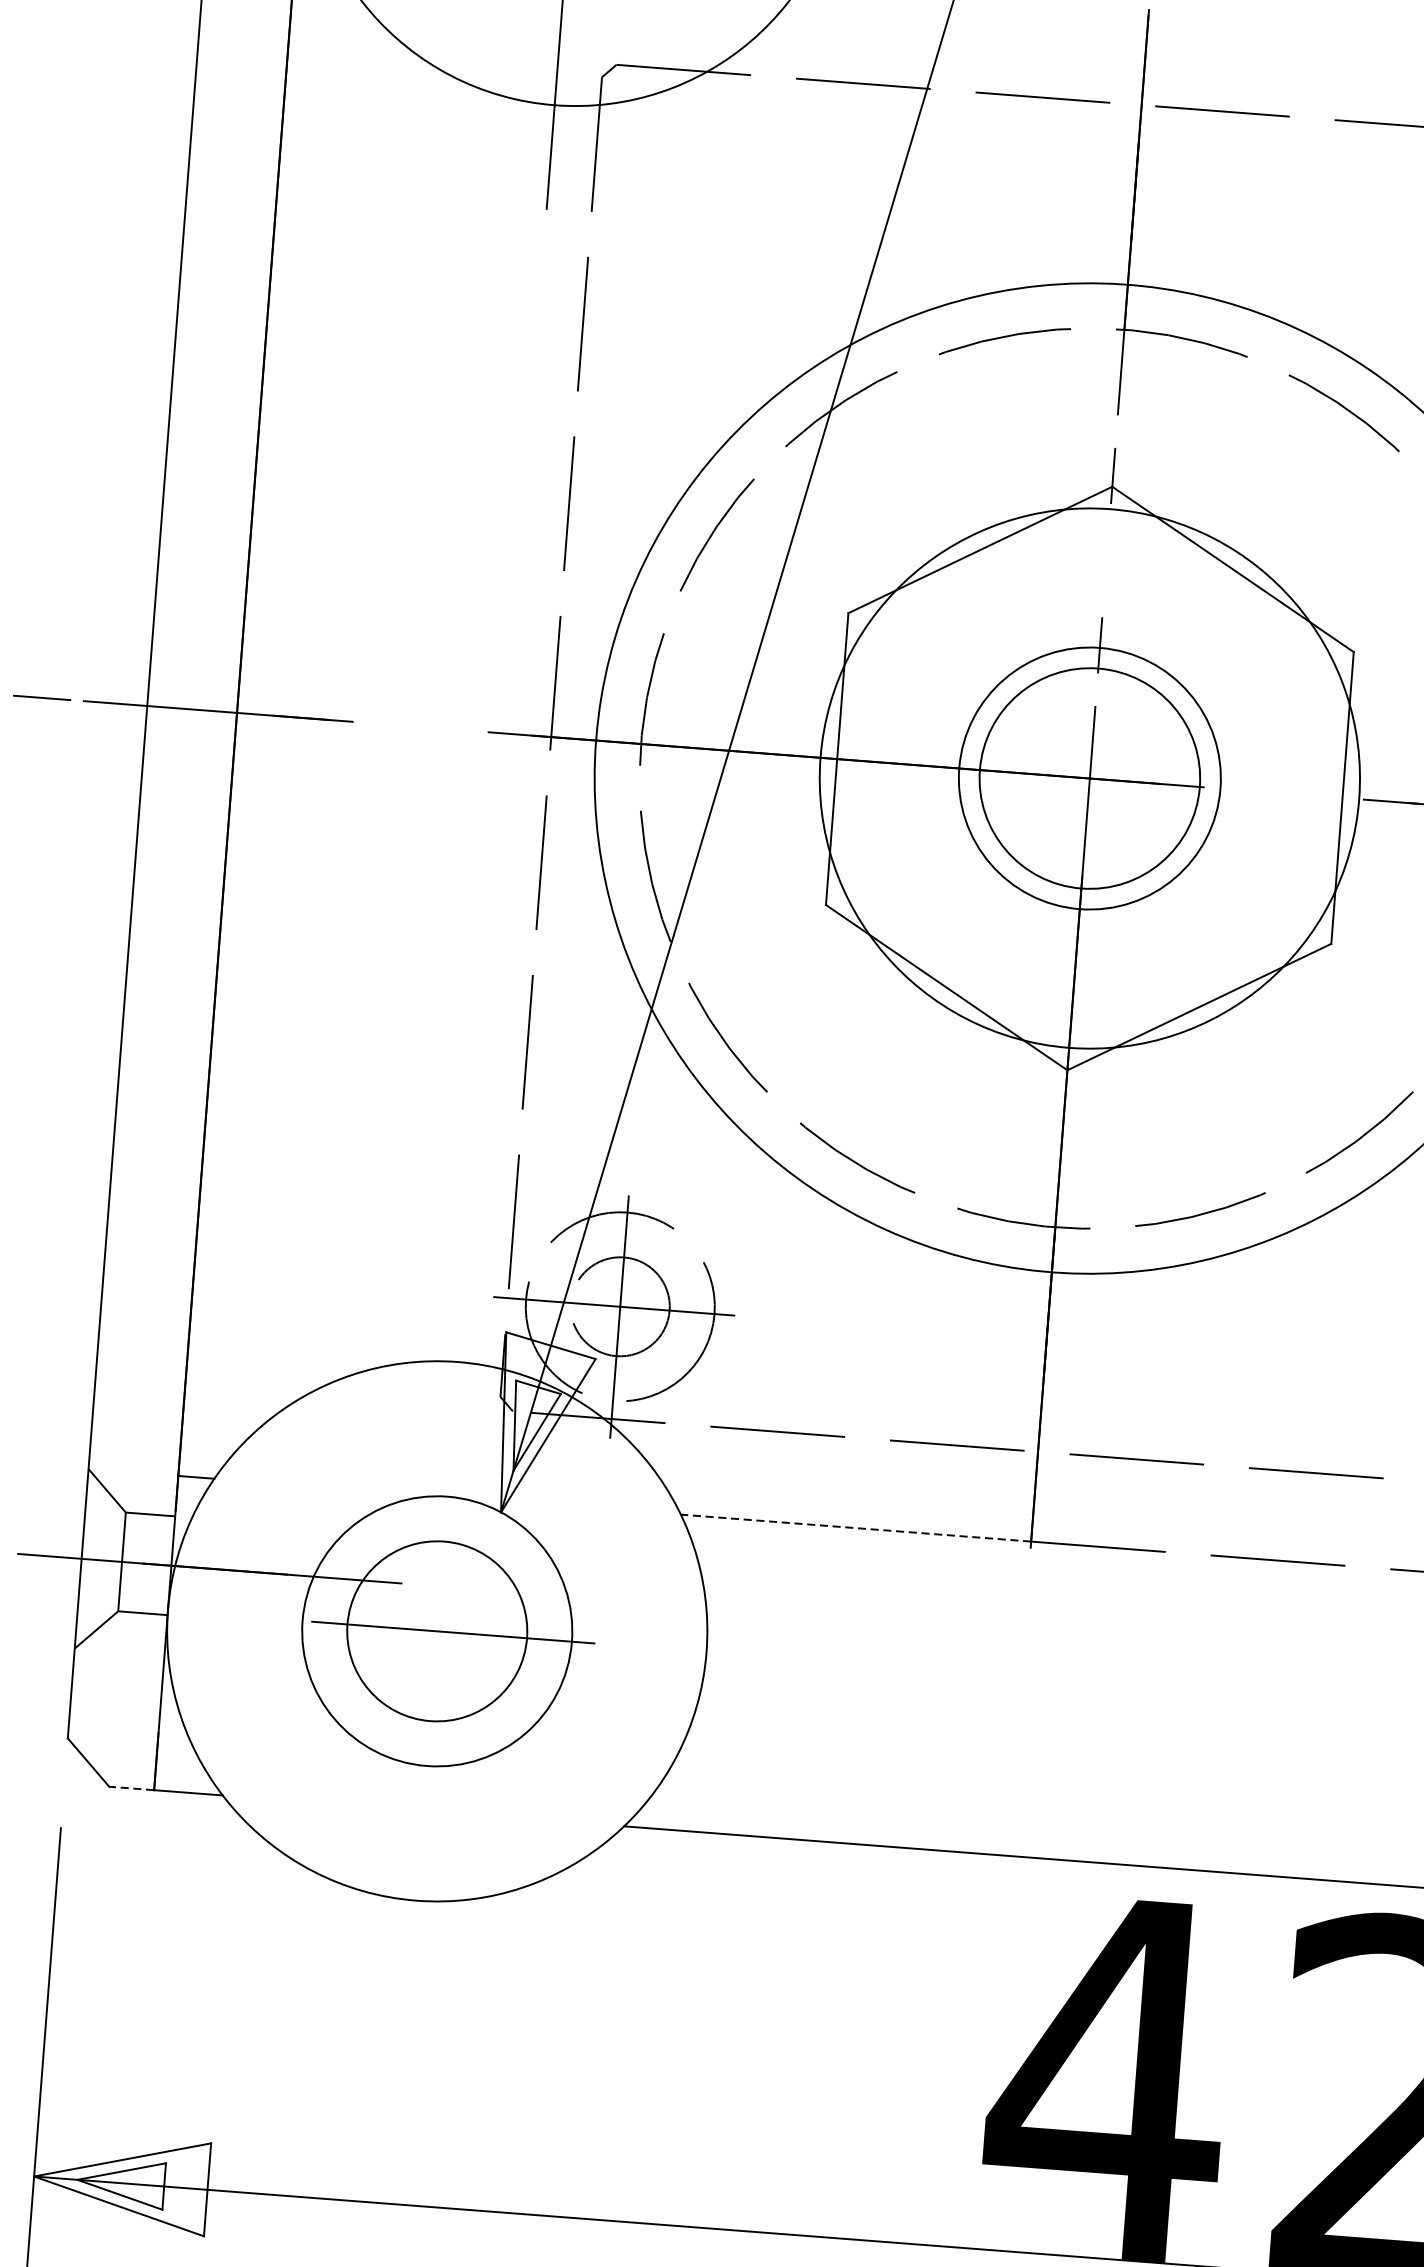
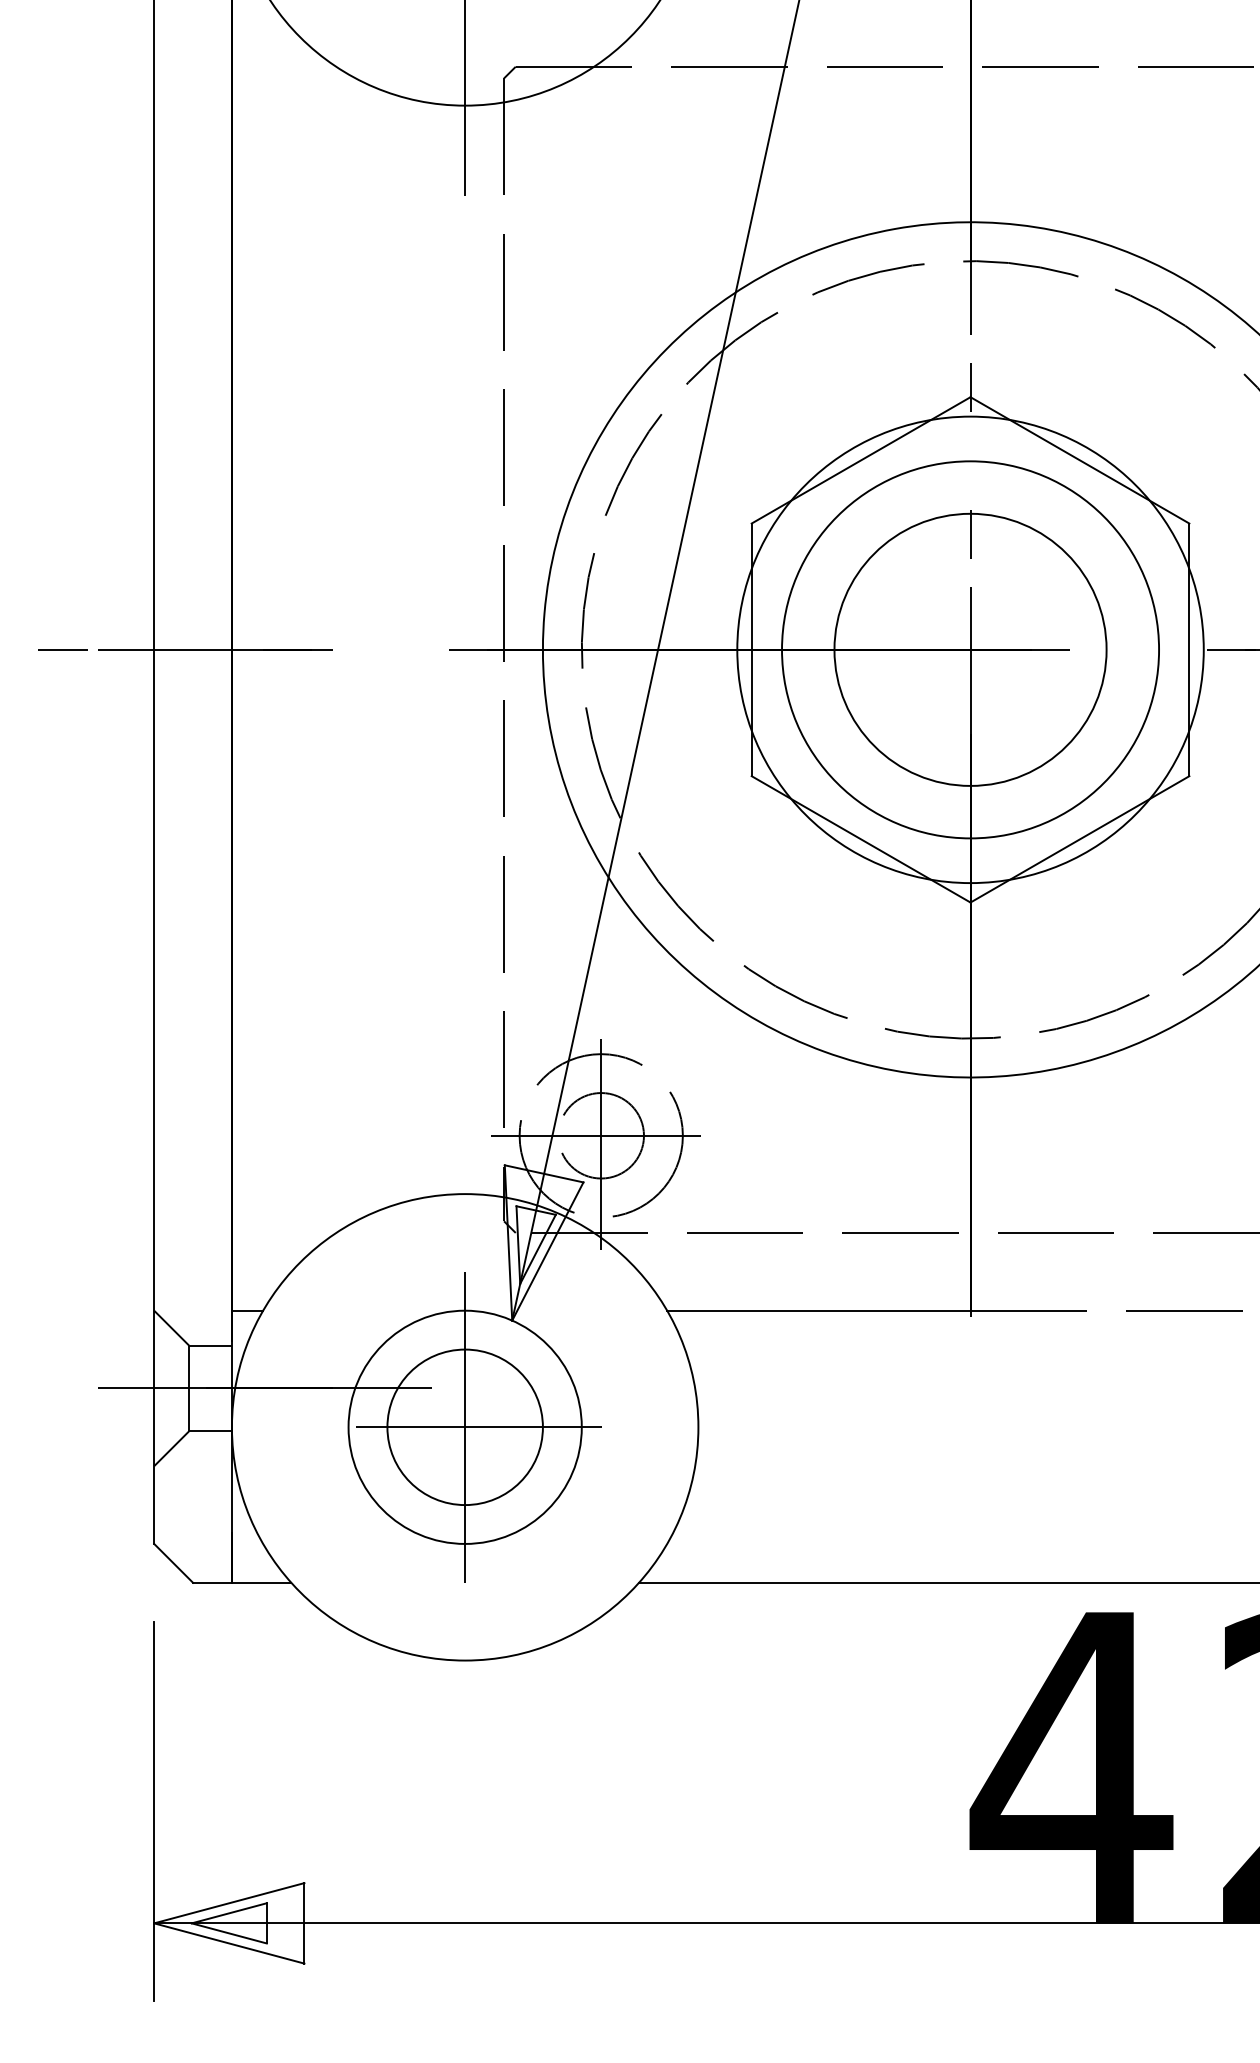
circle: (1089, 778) -> (970, 649), size x1.43
circle: (1089, 778) -> (970, 649), size x1.67
line: (855, 1527) -> (818, 1310), dashed -> solid
line: (437, 1630) -> (465, 1426), added
line: (131, 1788) -> (212, 1582), dashed -> solid

